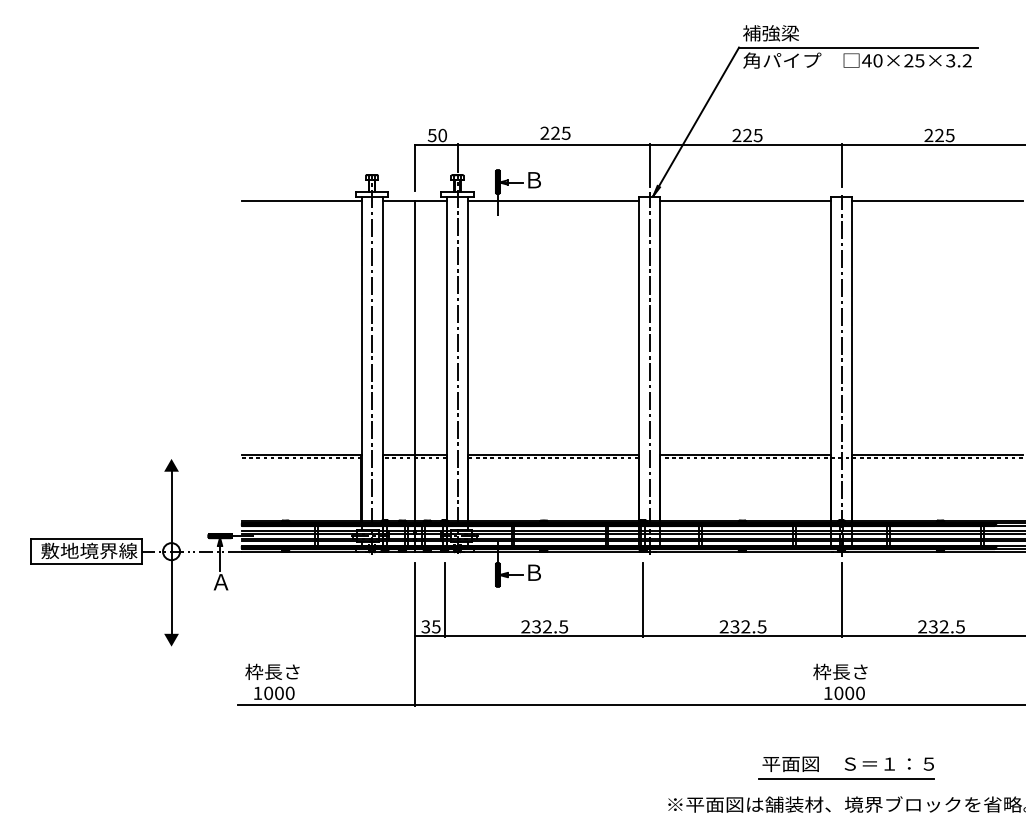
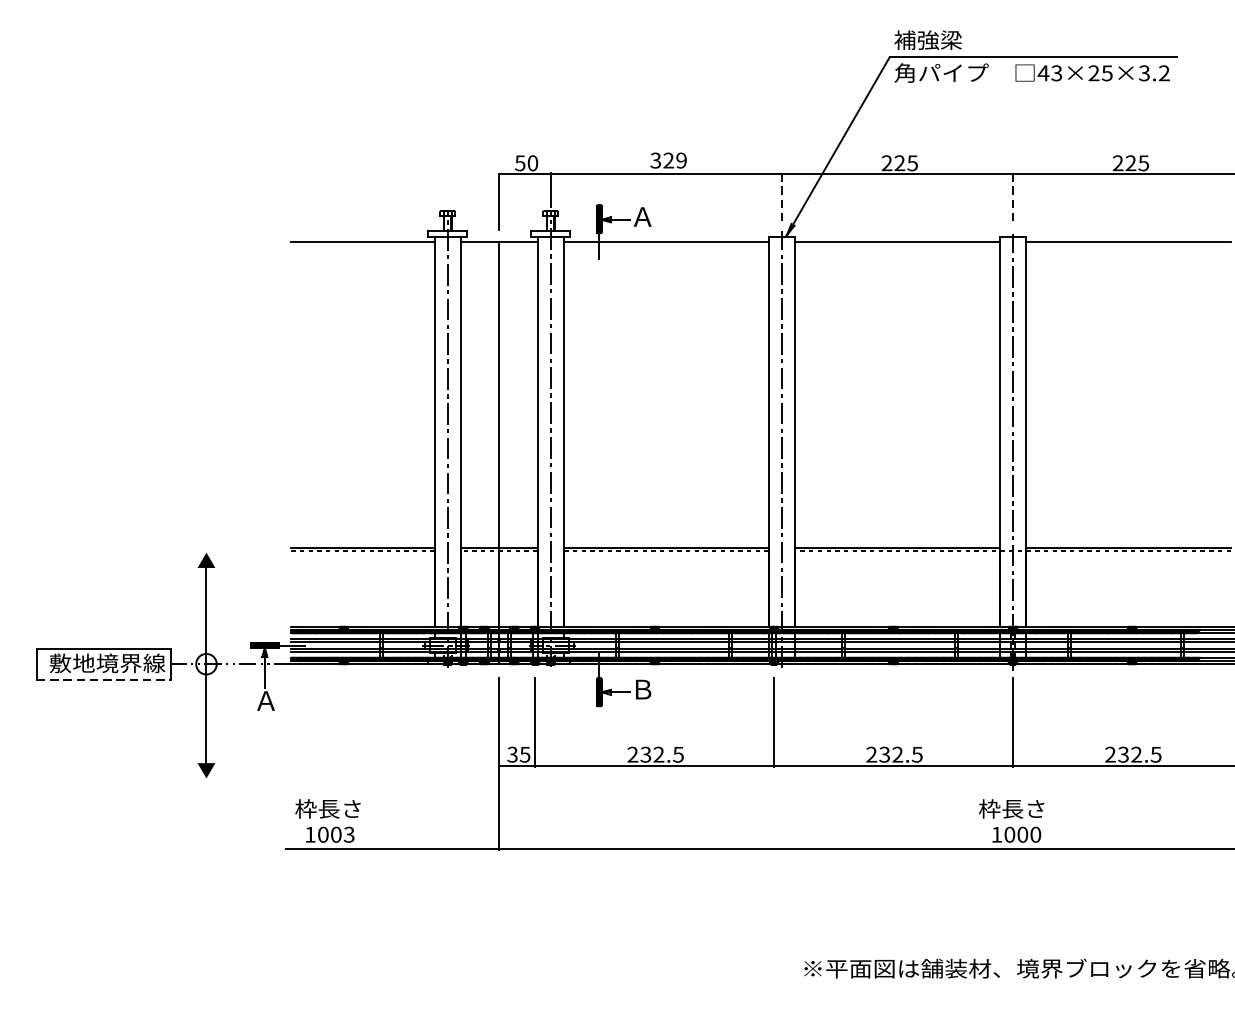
text: (877, 60) -> (1056, 72), 40×25×3.2 -> 43×25×3.2
text: (555, 132) -> (668, 159), 225 -> 329
line: (649, 165) -> (781, 199), solid -> dashed
line: (841, 165) -> (1012, 199), solid -> dashed
text: (533, 180) -> (642, 217), Ｂ -> Ａ
line: (86, 564) -> (104, 679), solid -> dashed
text: (289, 692) -> (348, 833), 1000 -> 1003
part: (846, 767) -> (1018, 924), removed

